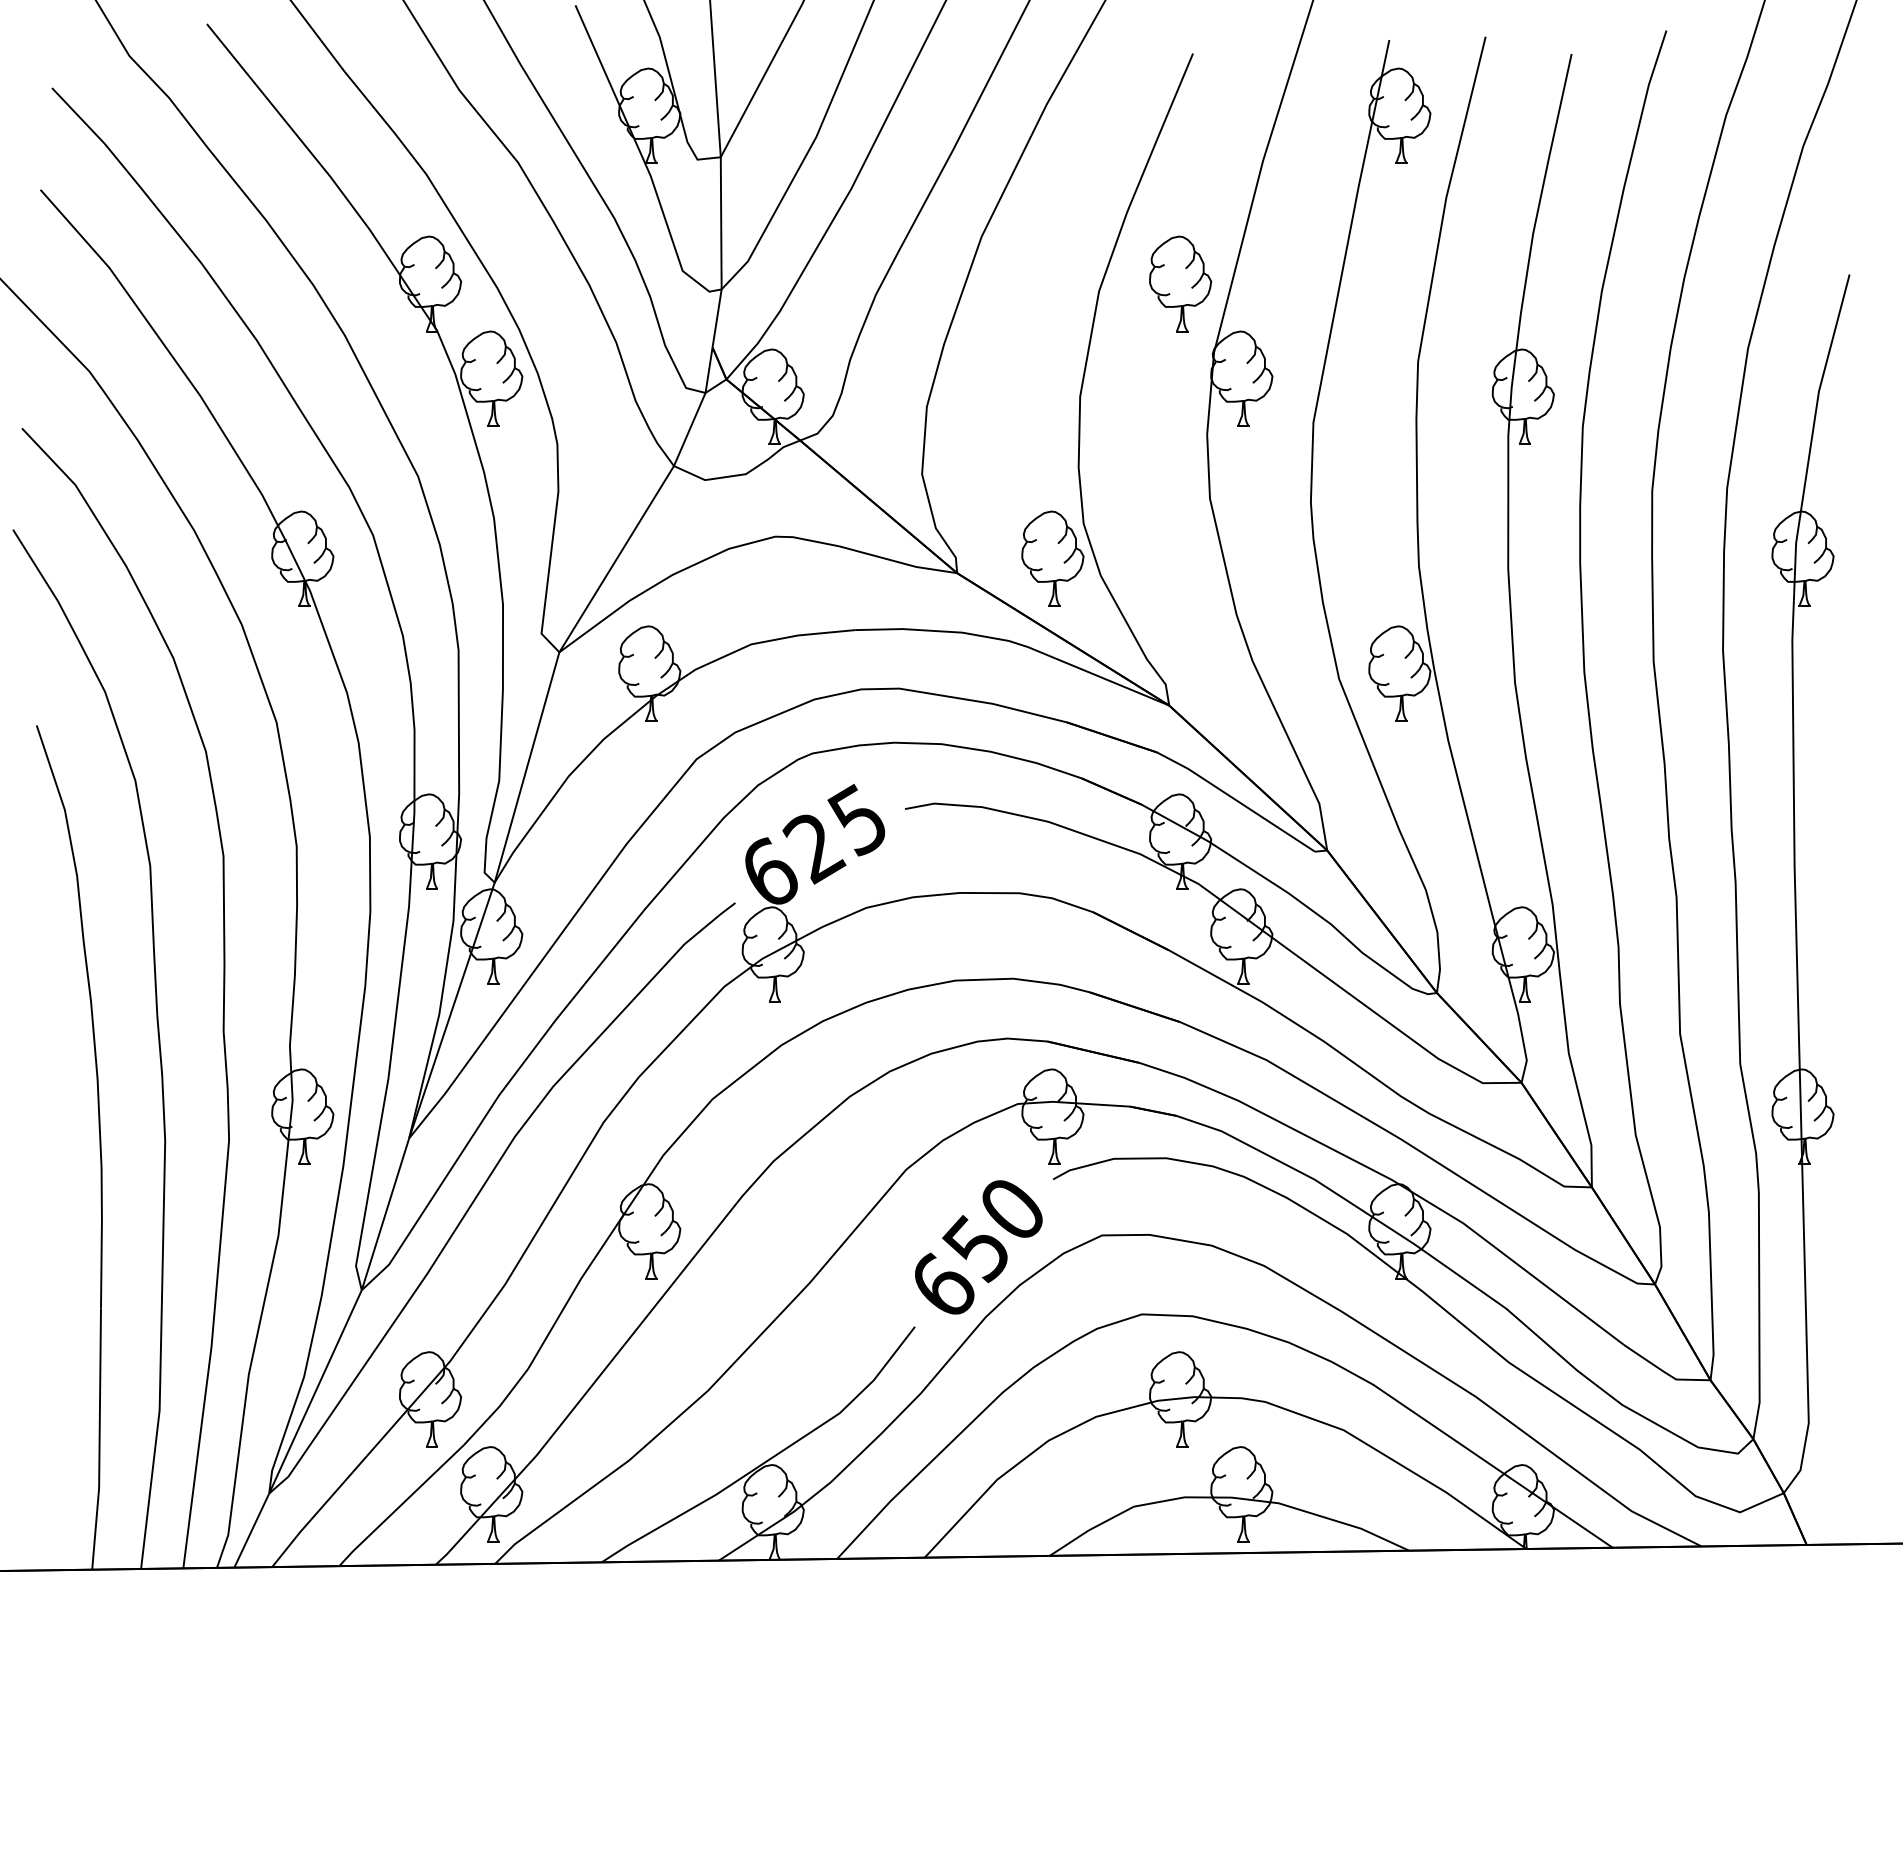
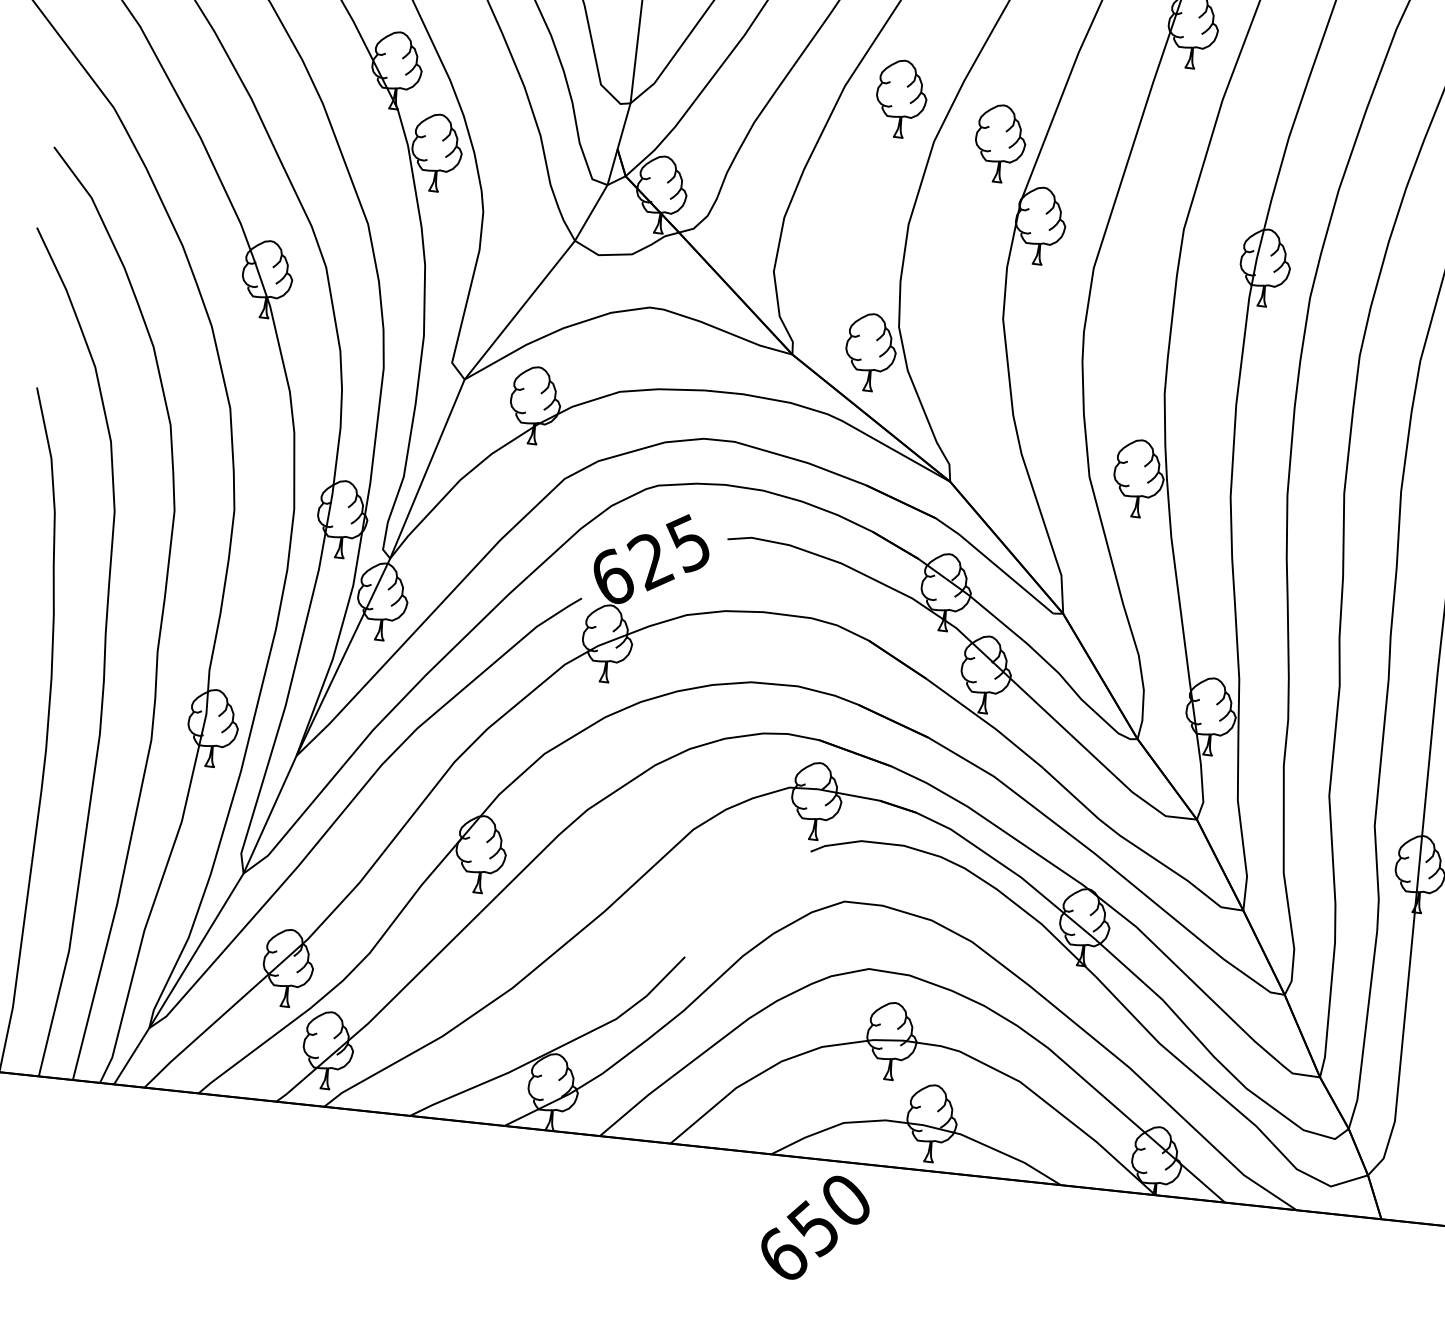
part: (1052, 243) -> (901, 98), added
text: (978, 1247) -> (815, 1227), moved

